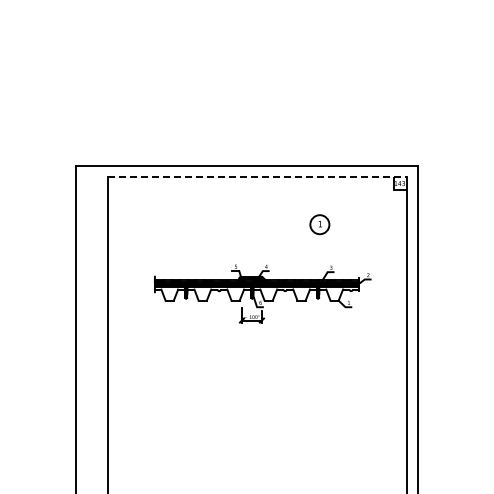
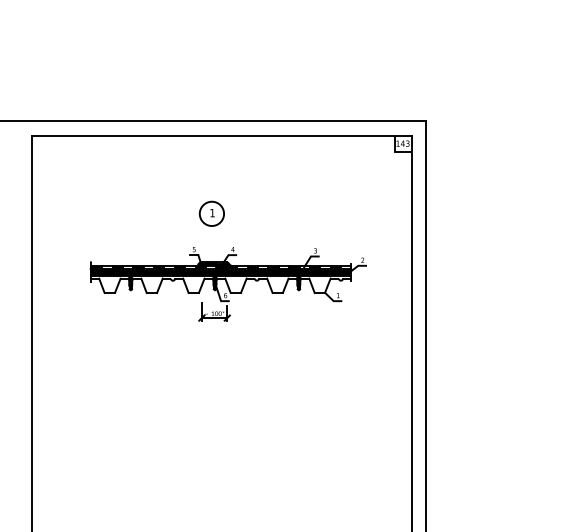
line: (258, 177) -> (222, 135), dashed -> solid
part: (319, 224) -> (211, 213), moved

